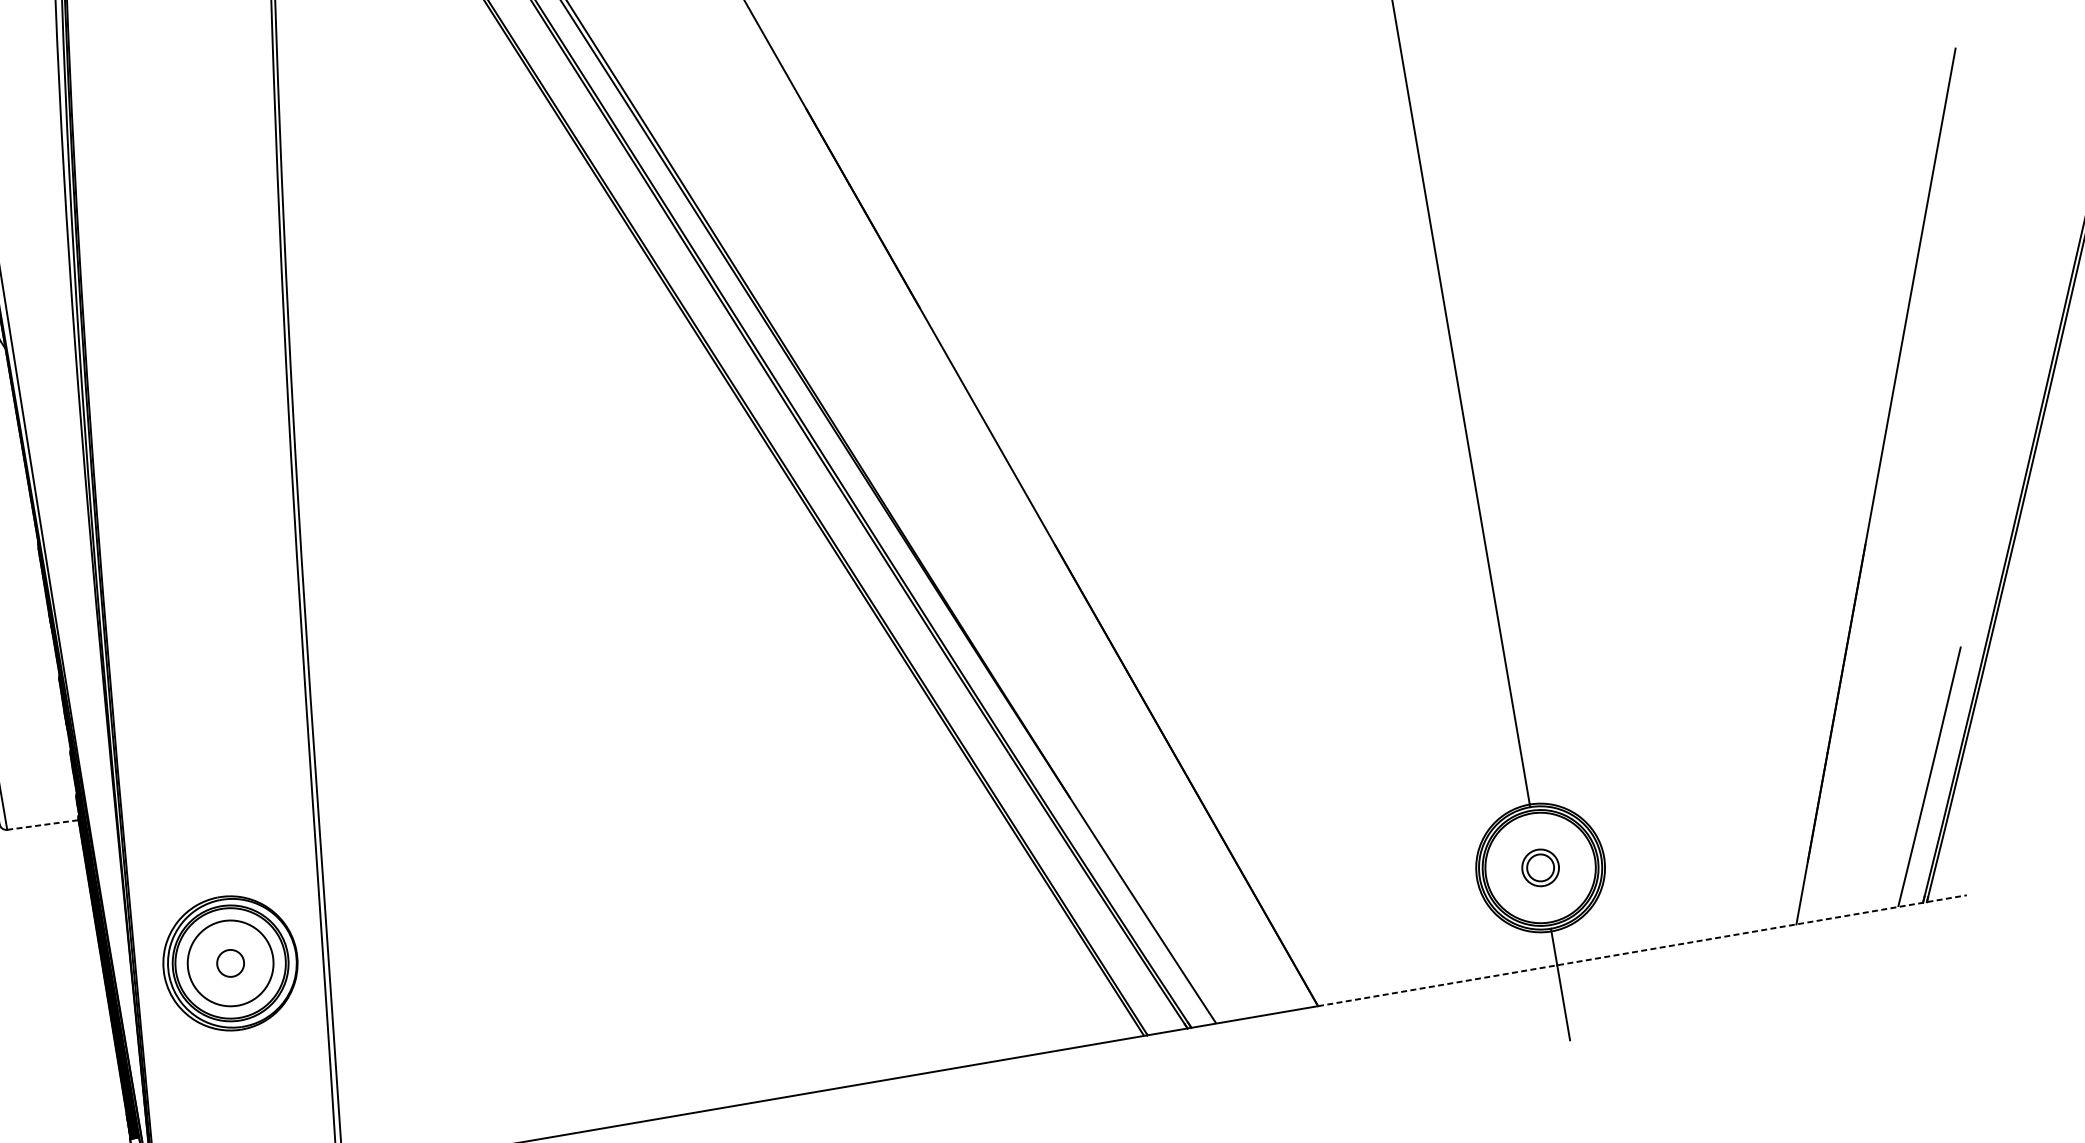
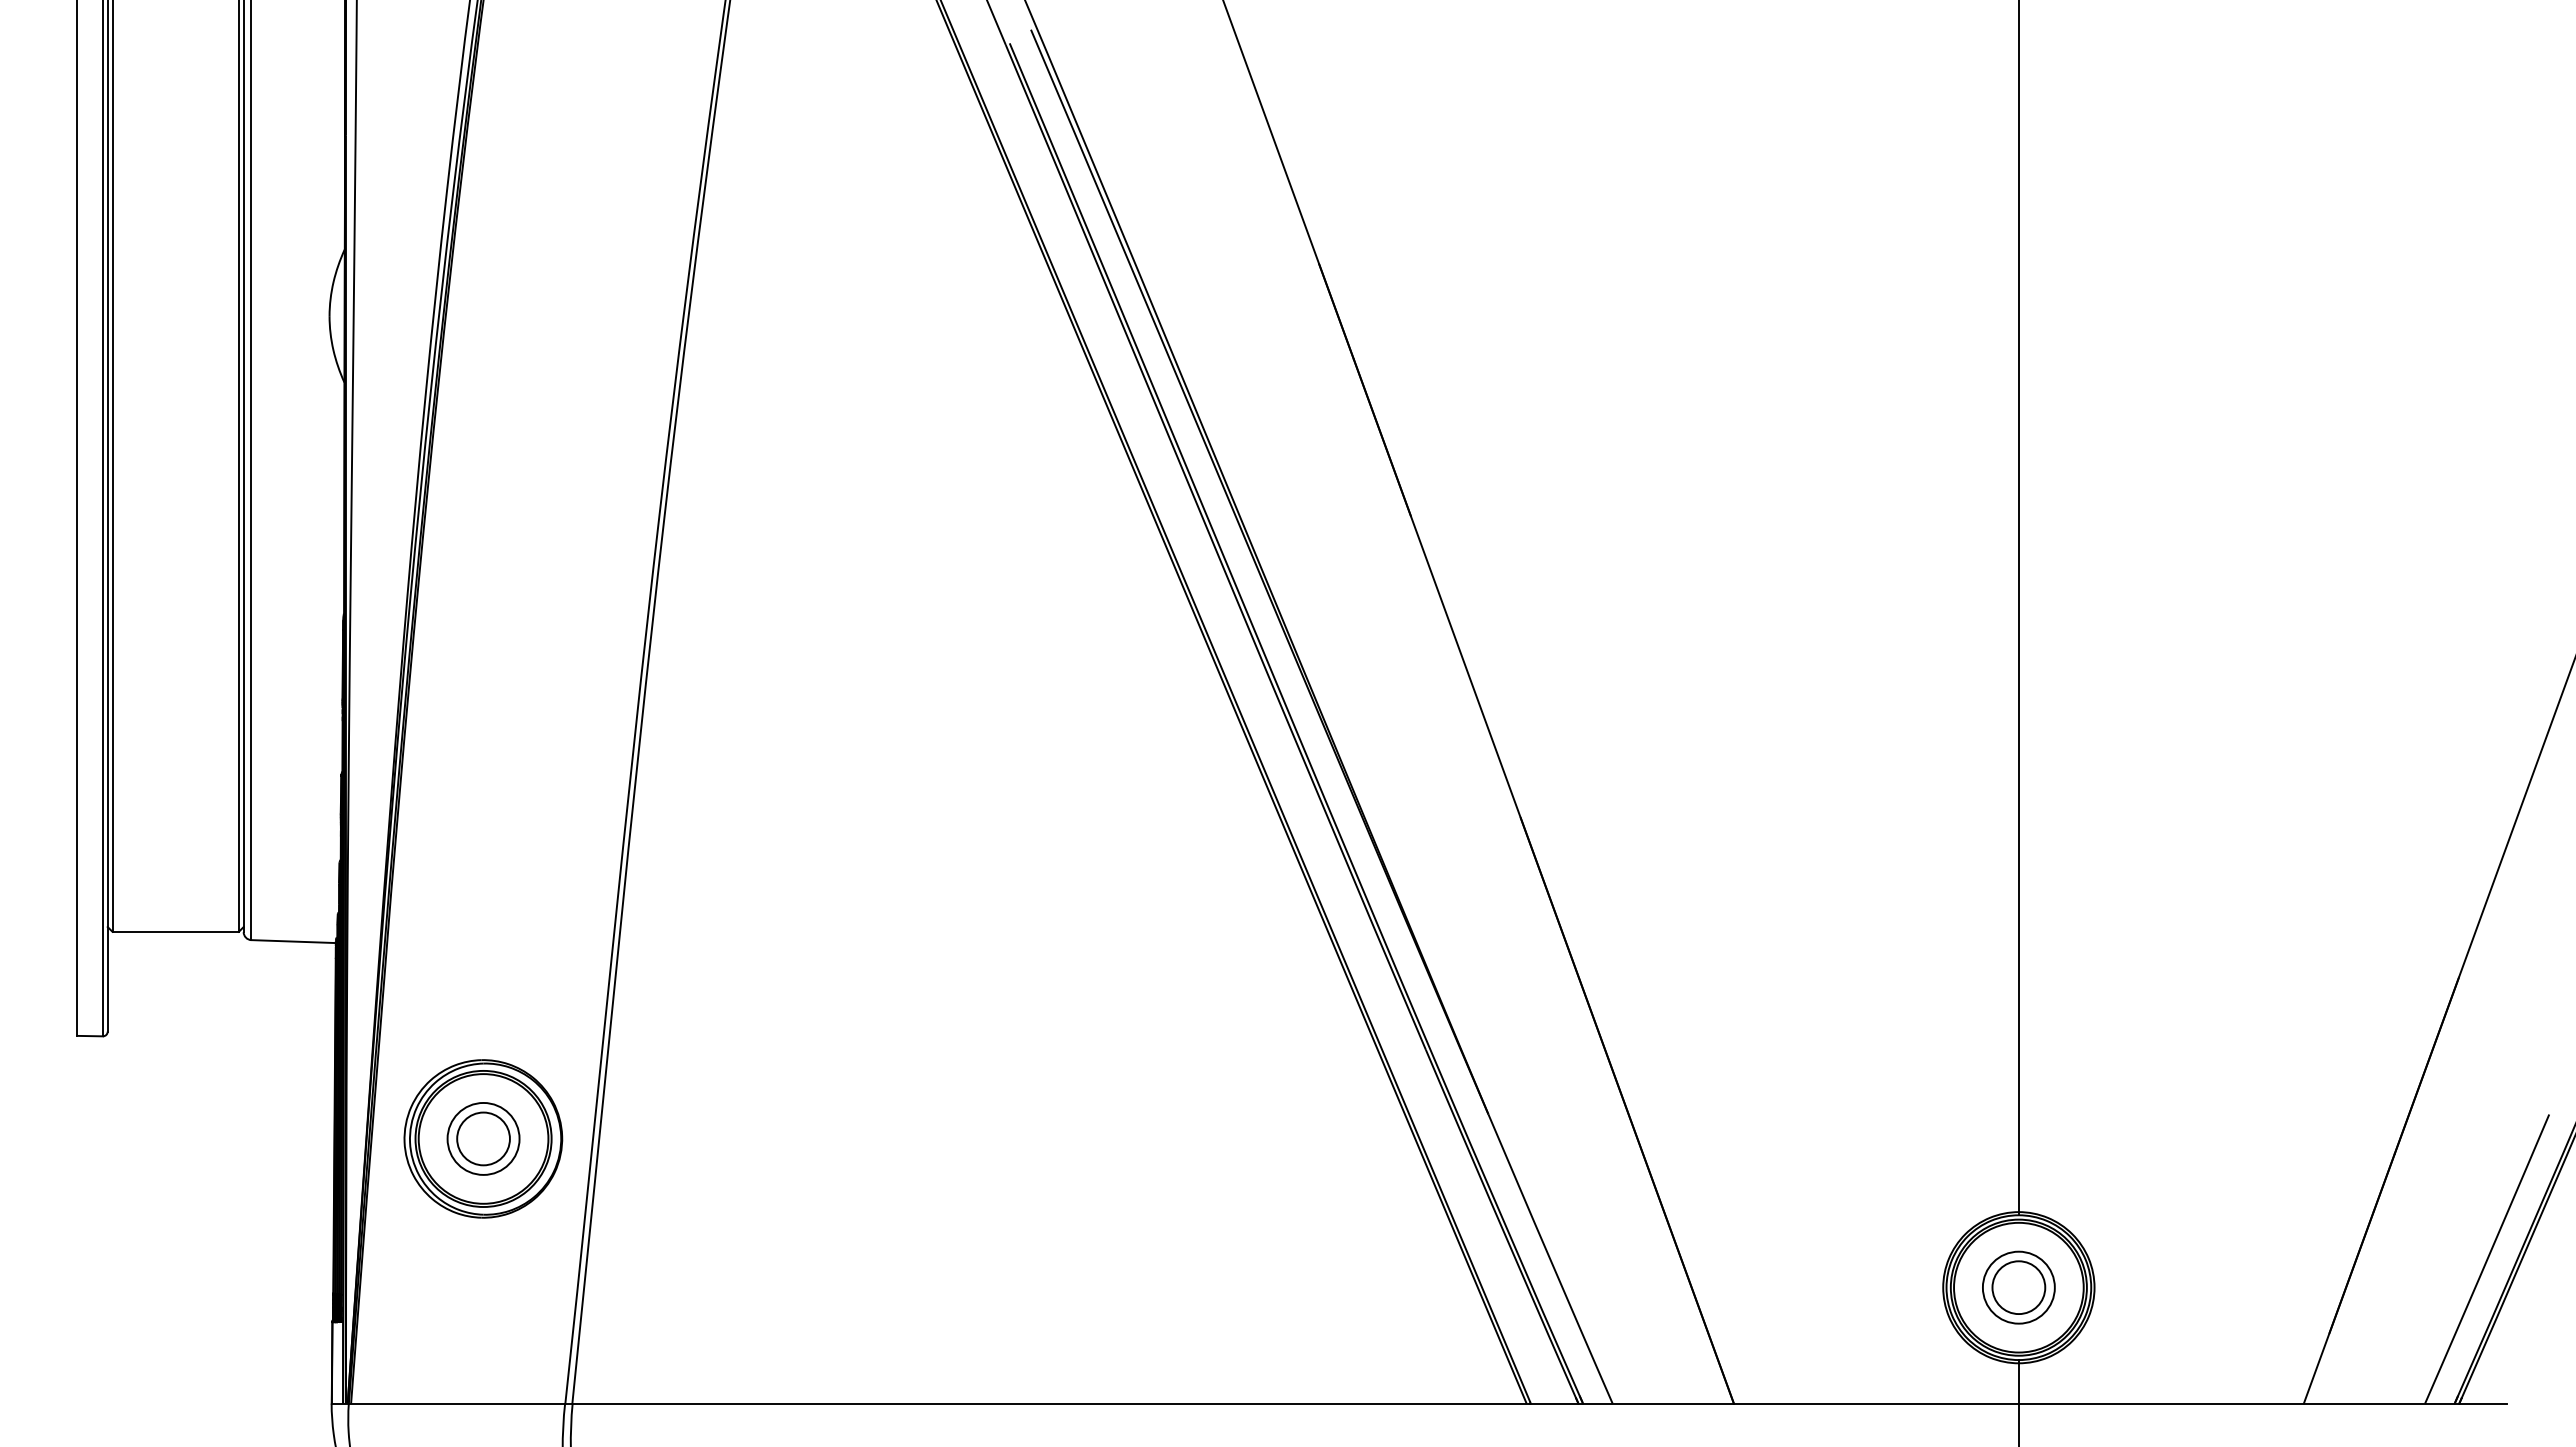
line: (43, 824) -> (294, 941), dashed -> solid
part: (1540, 867) -> (2018, 1287), size x1.67
line: (1642, 950) -> (2120, 1403), dashed -> solid
circle: (230, 963) -> (483, 1138), size x0.71
circle: (230, 963) -> (483, 1138), size x1.67

